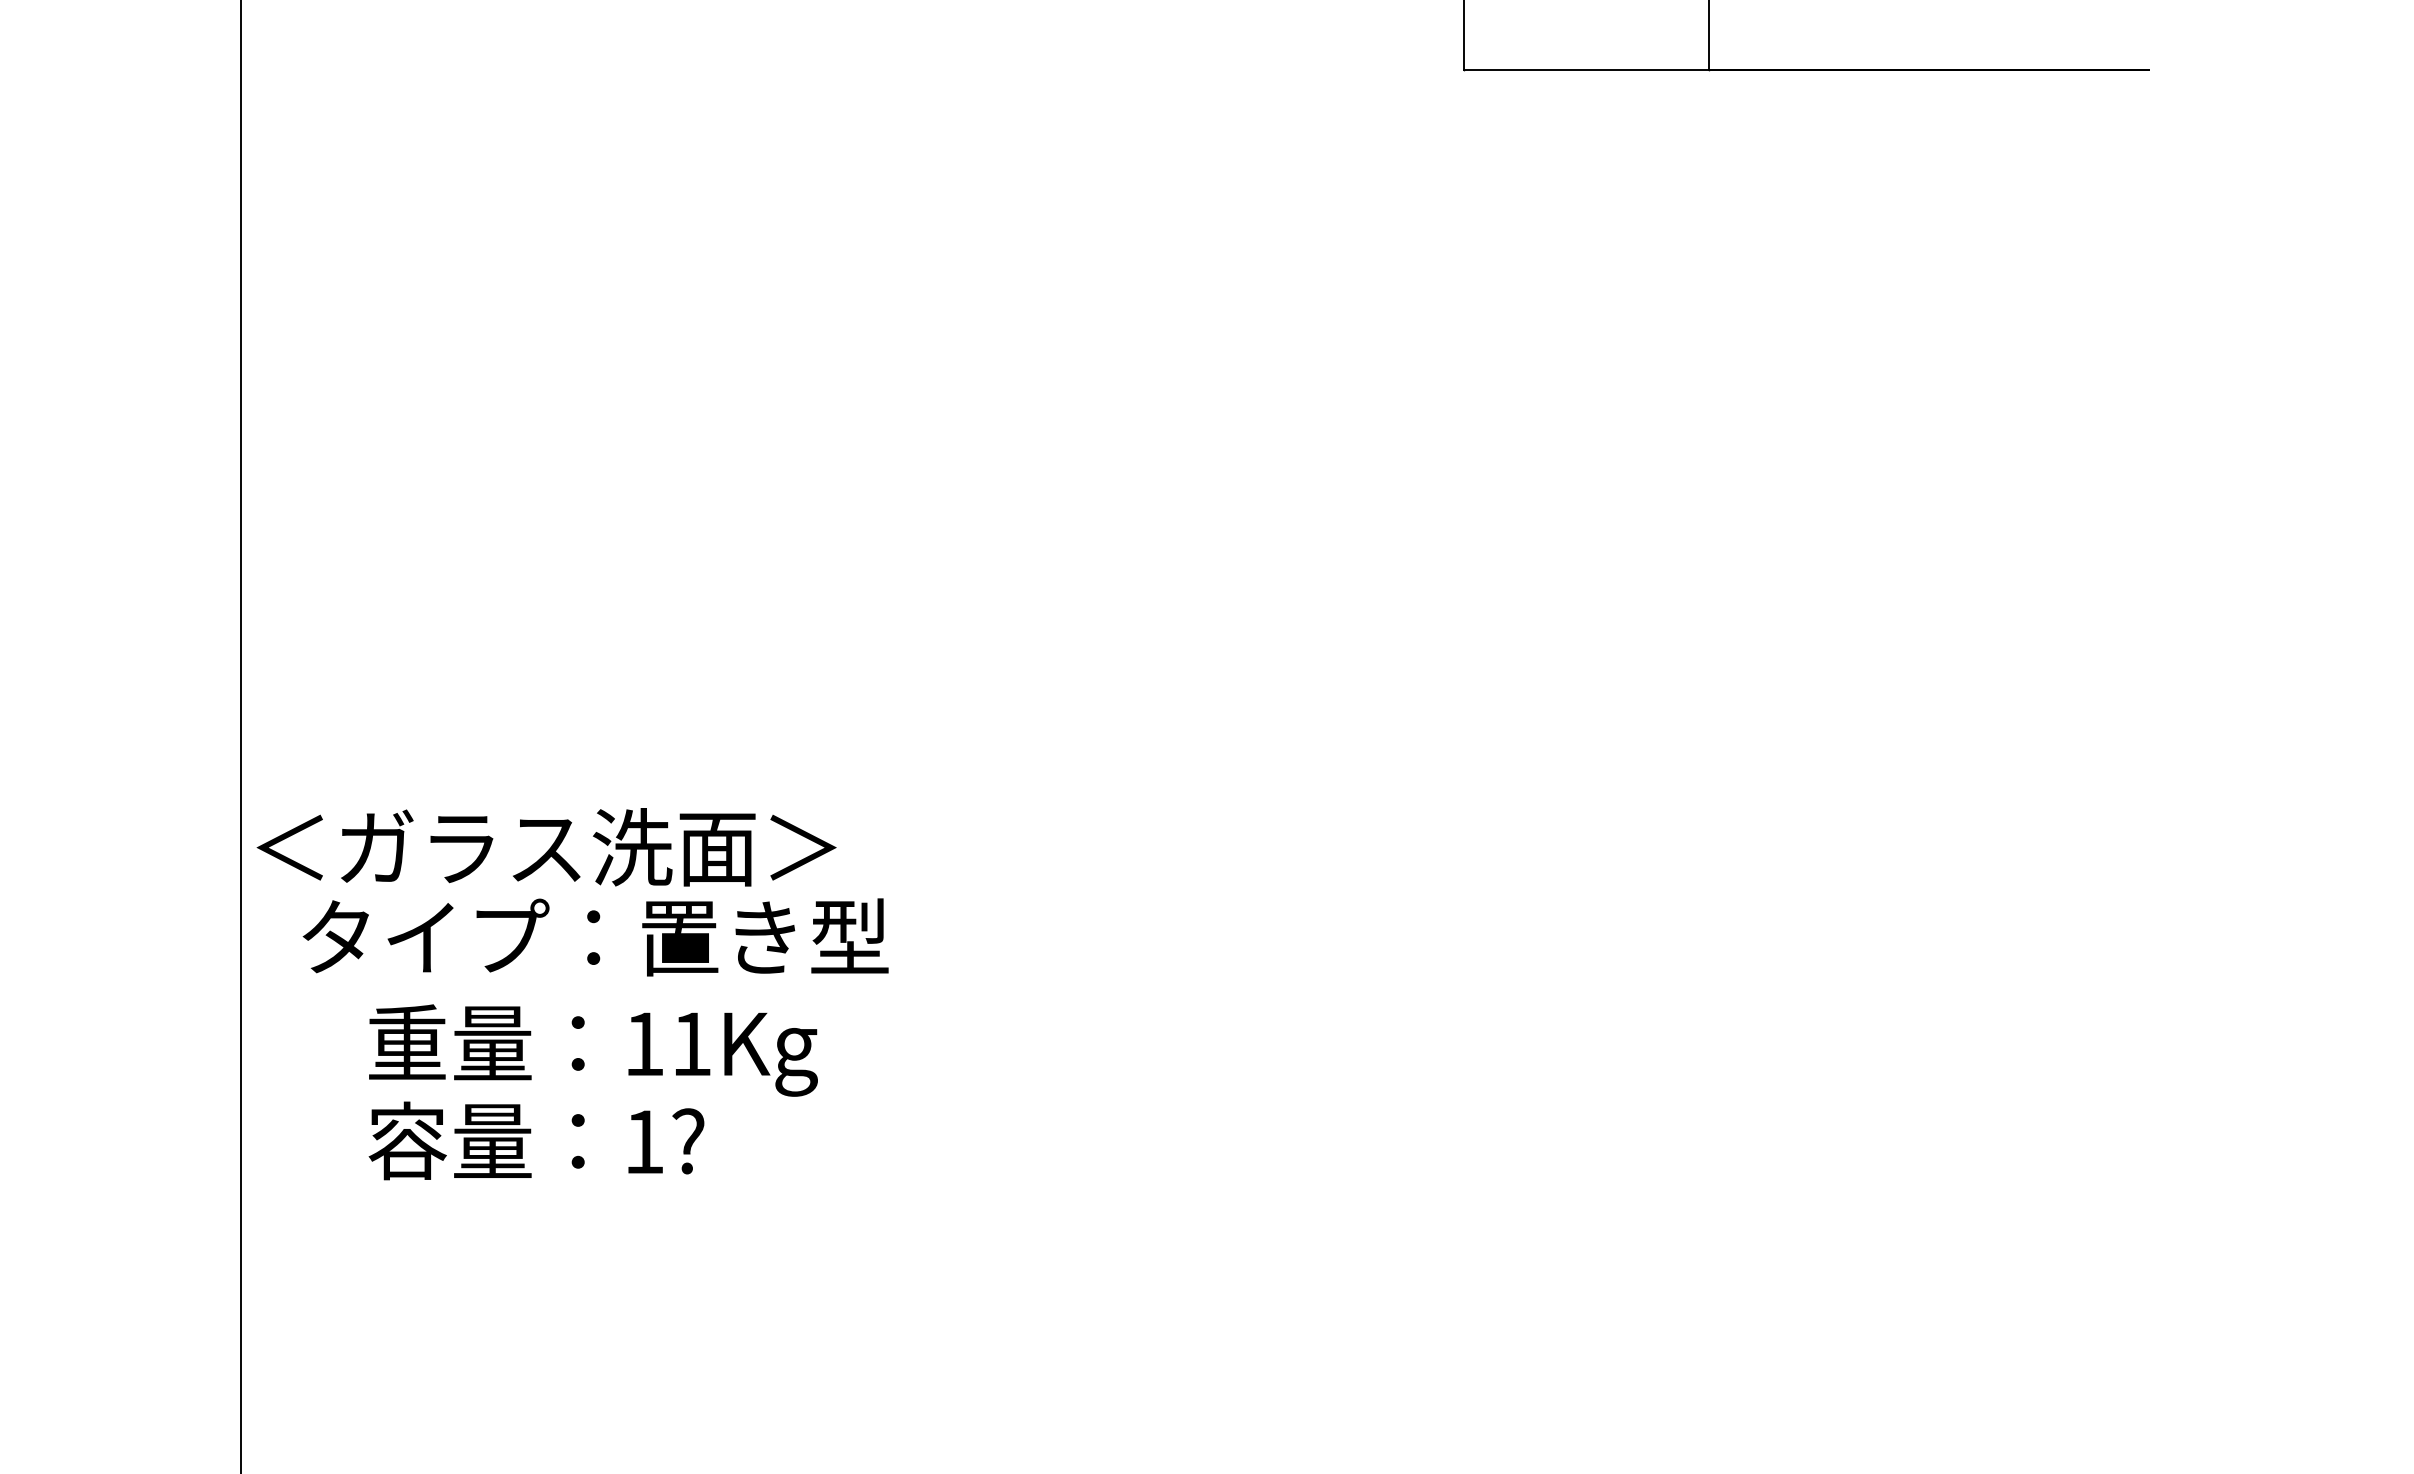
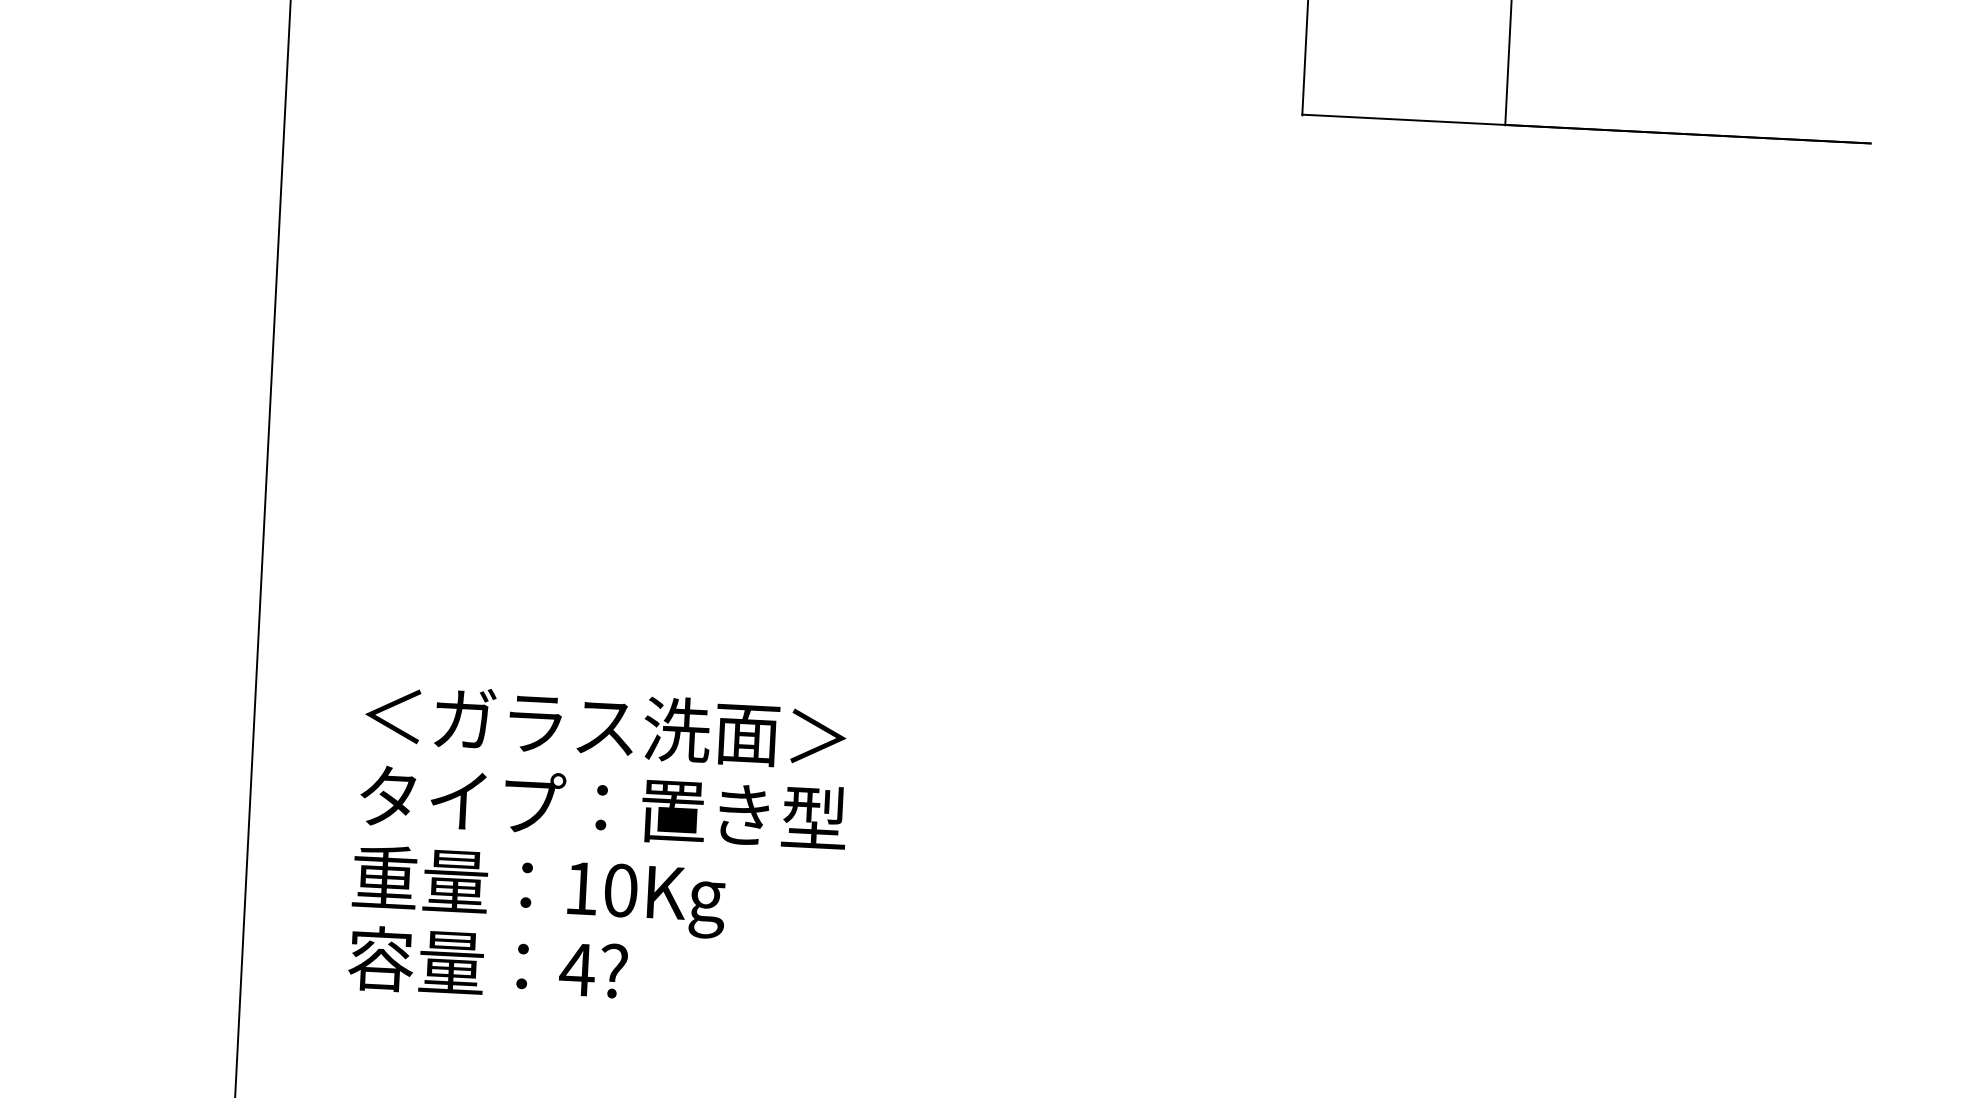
text: (546, 847) -> (605, 726), moved
text: (595, 937) -> (603, 807), moved
text: (691, 1043) -> (620, 890), 11Kg -> 10Kg
text: (643, 1141) -> (576, 969), 1? -> 4?

